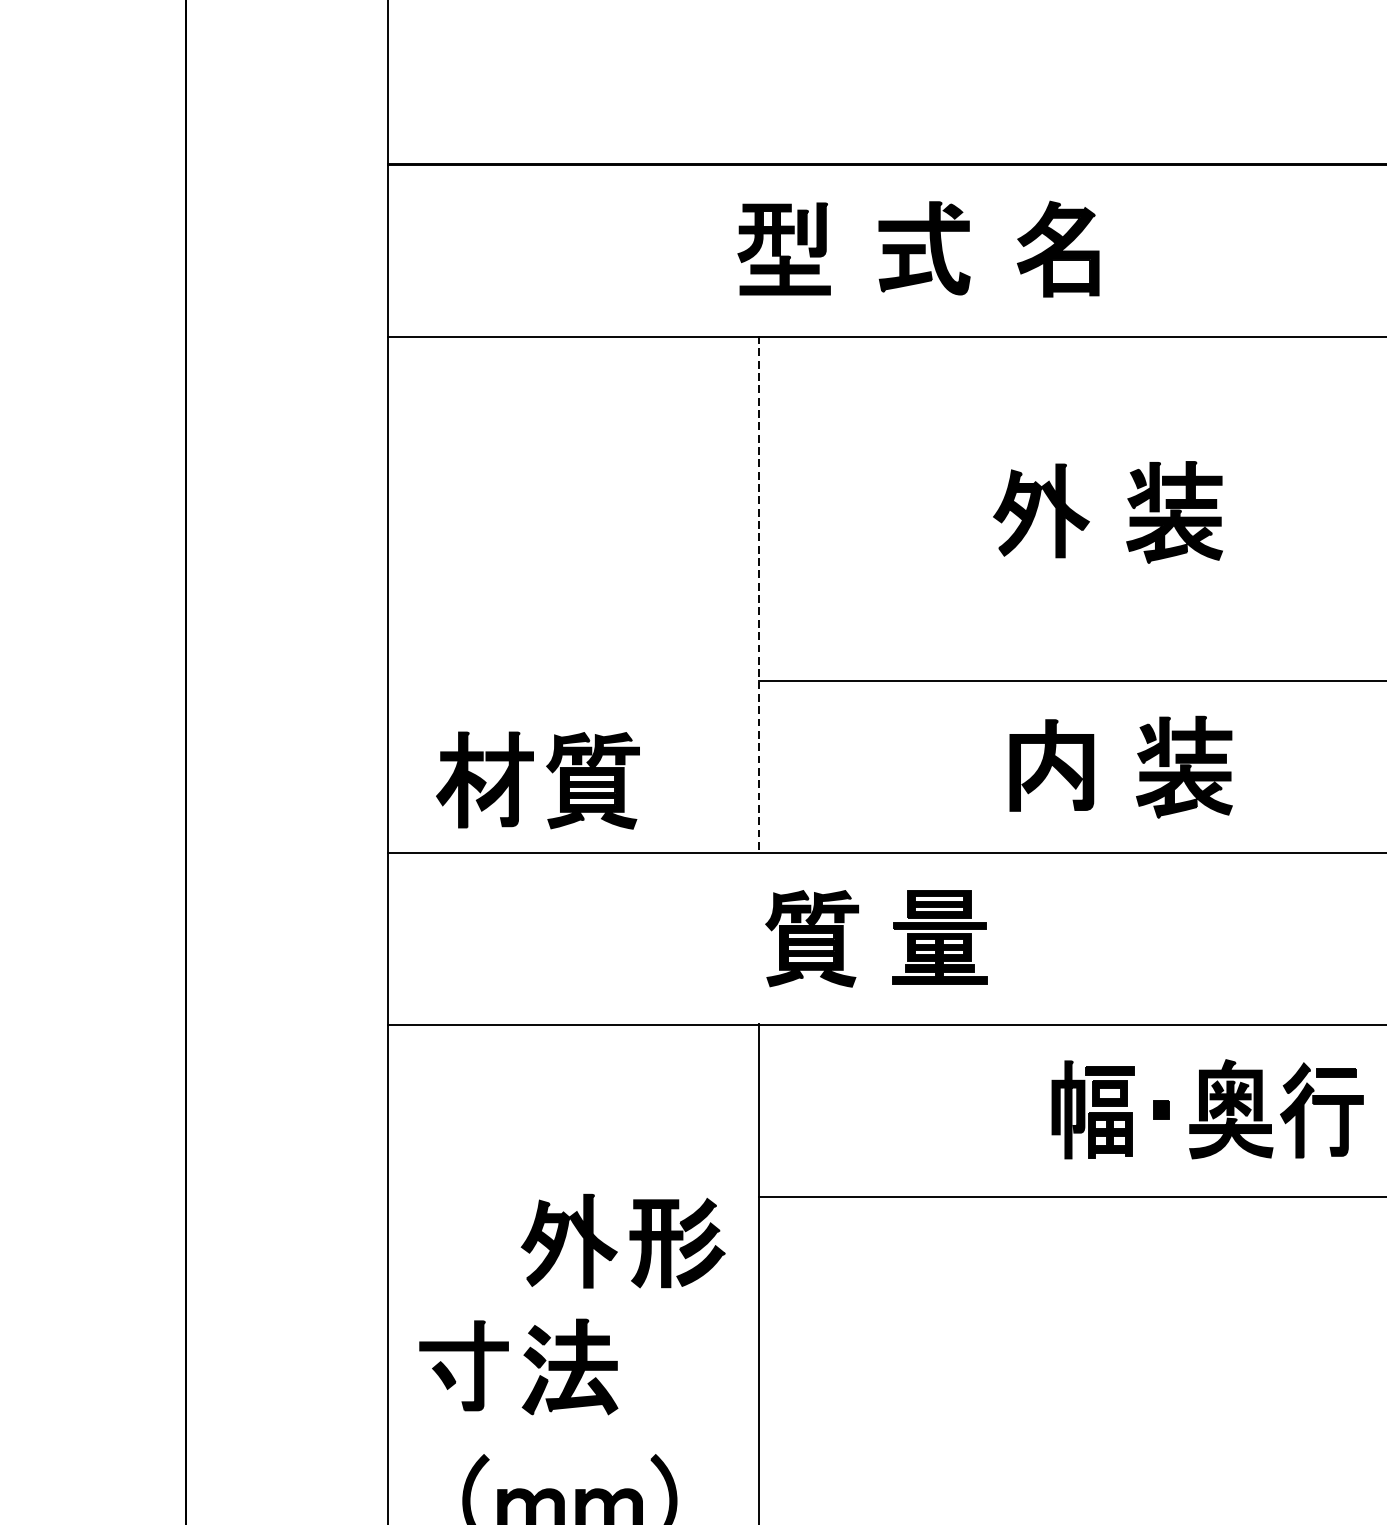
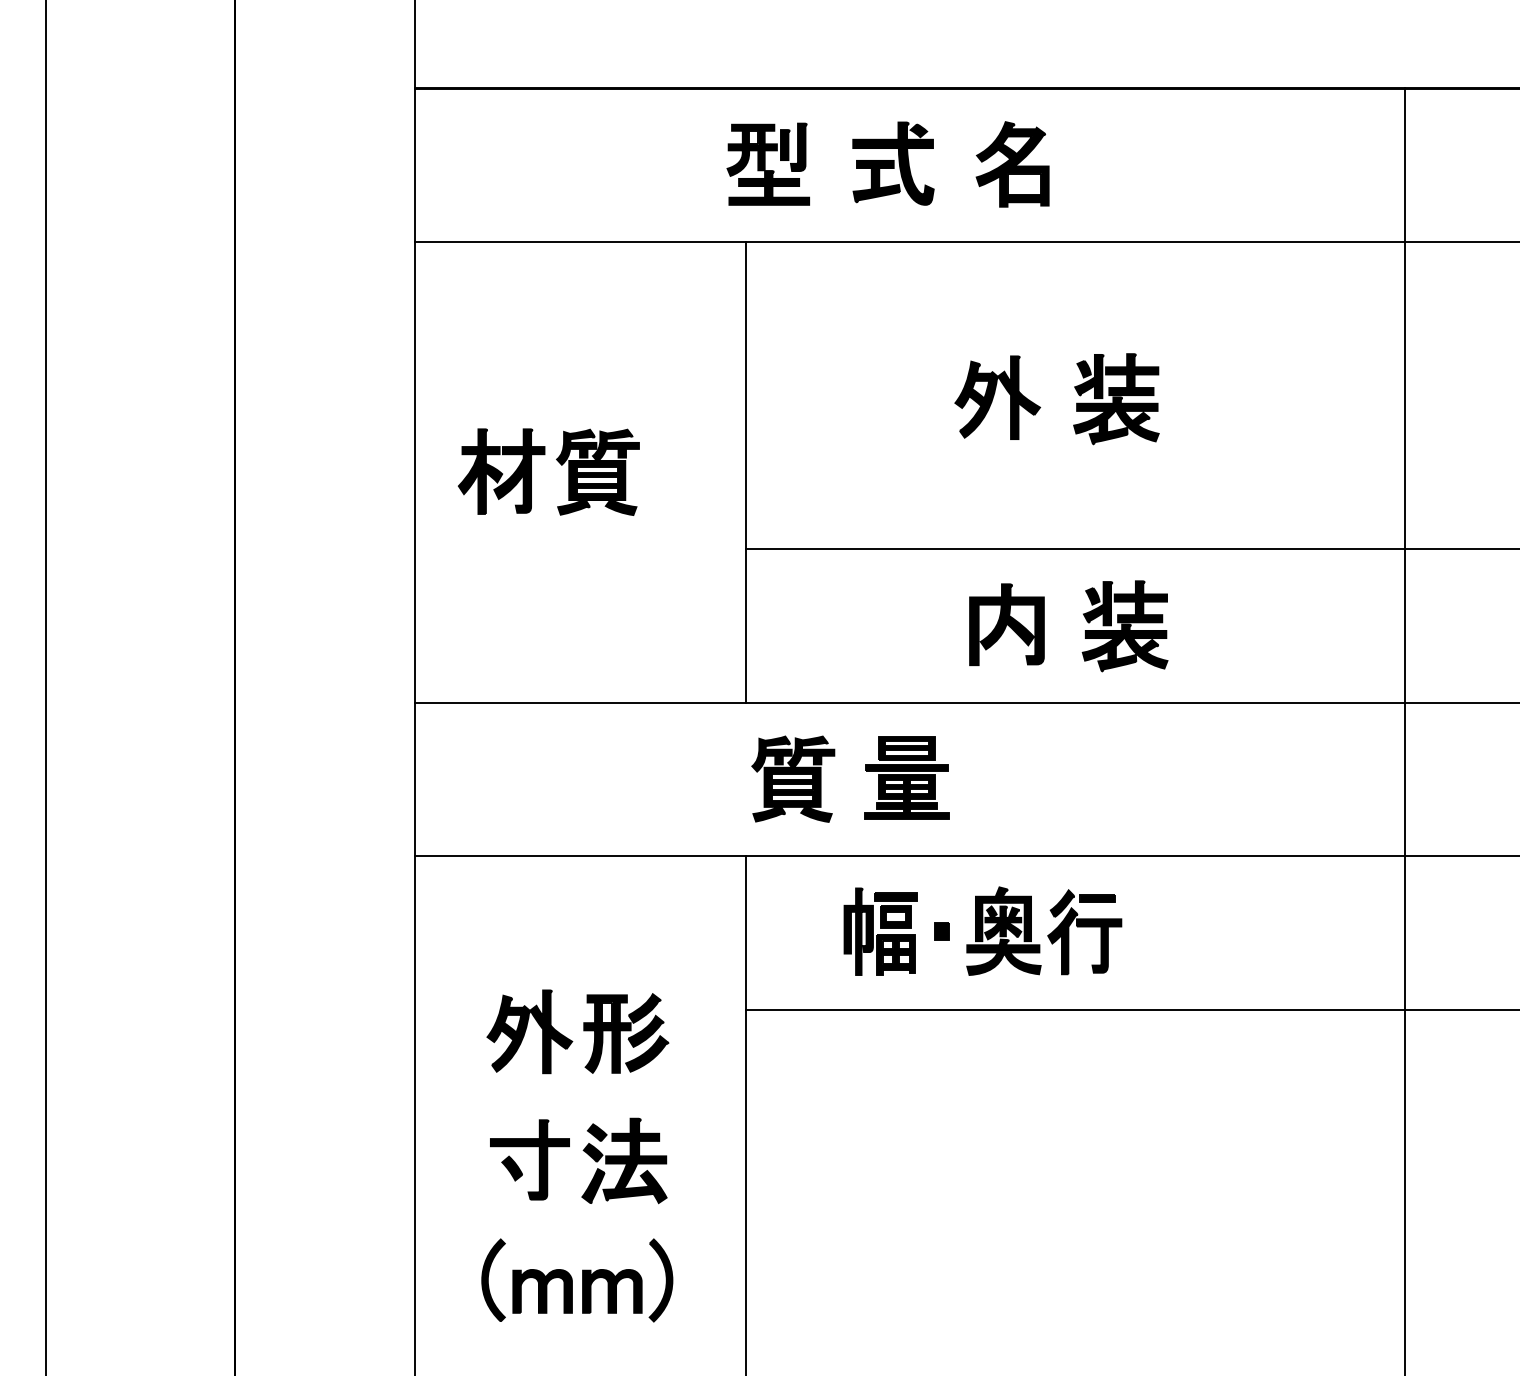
line: (758, 594) -> (745, 472), dashed -> solid
part: (547, 768) -> (557, 461), moved
part: (1207, 1108) -> (982, 930), moved
part: (622, 1240) -> (577, 1031), moved
part: (524, 1356) -> (583, 1151), moved

